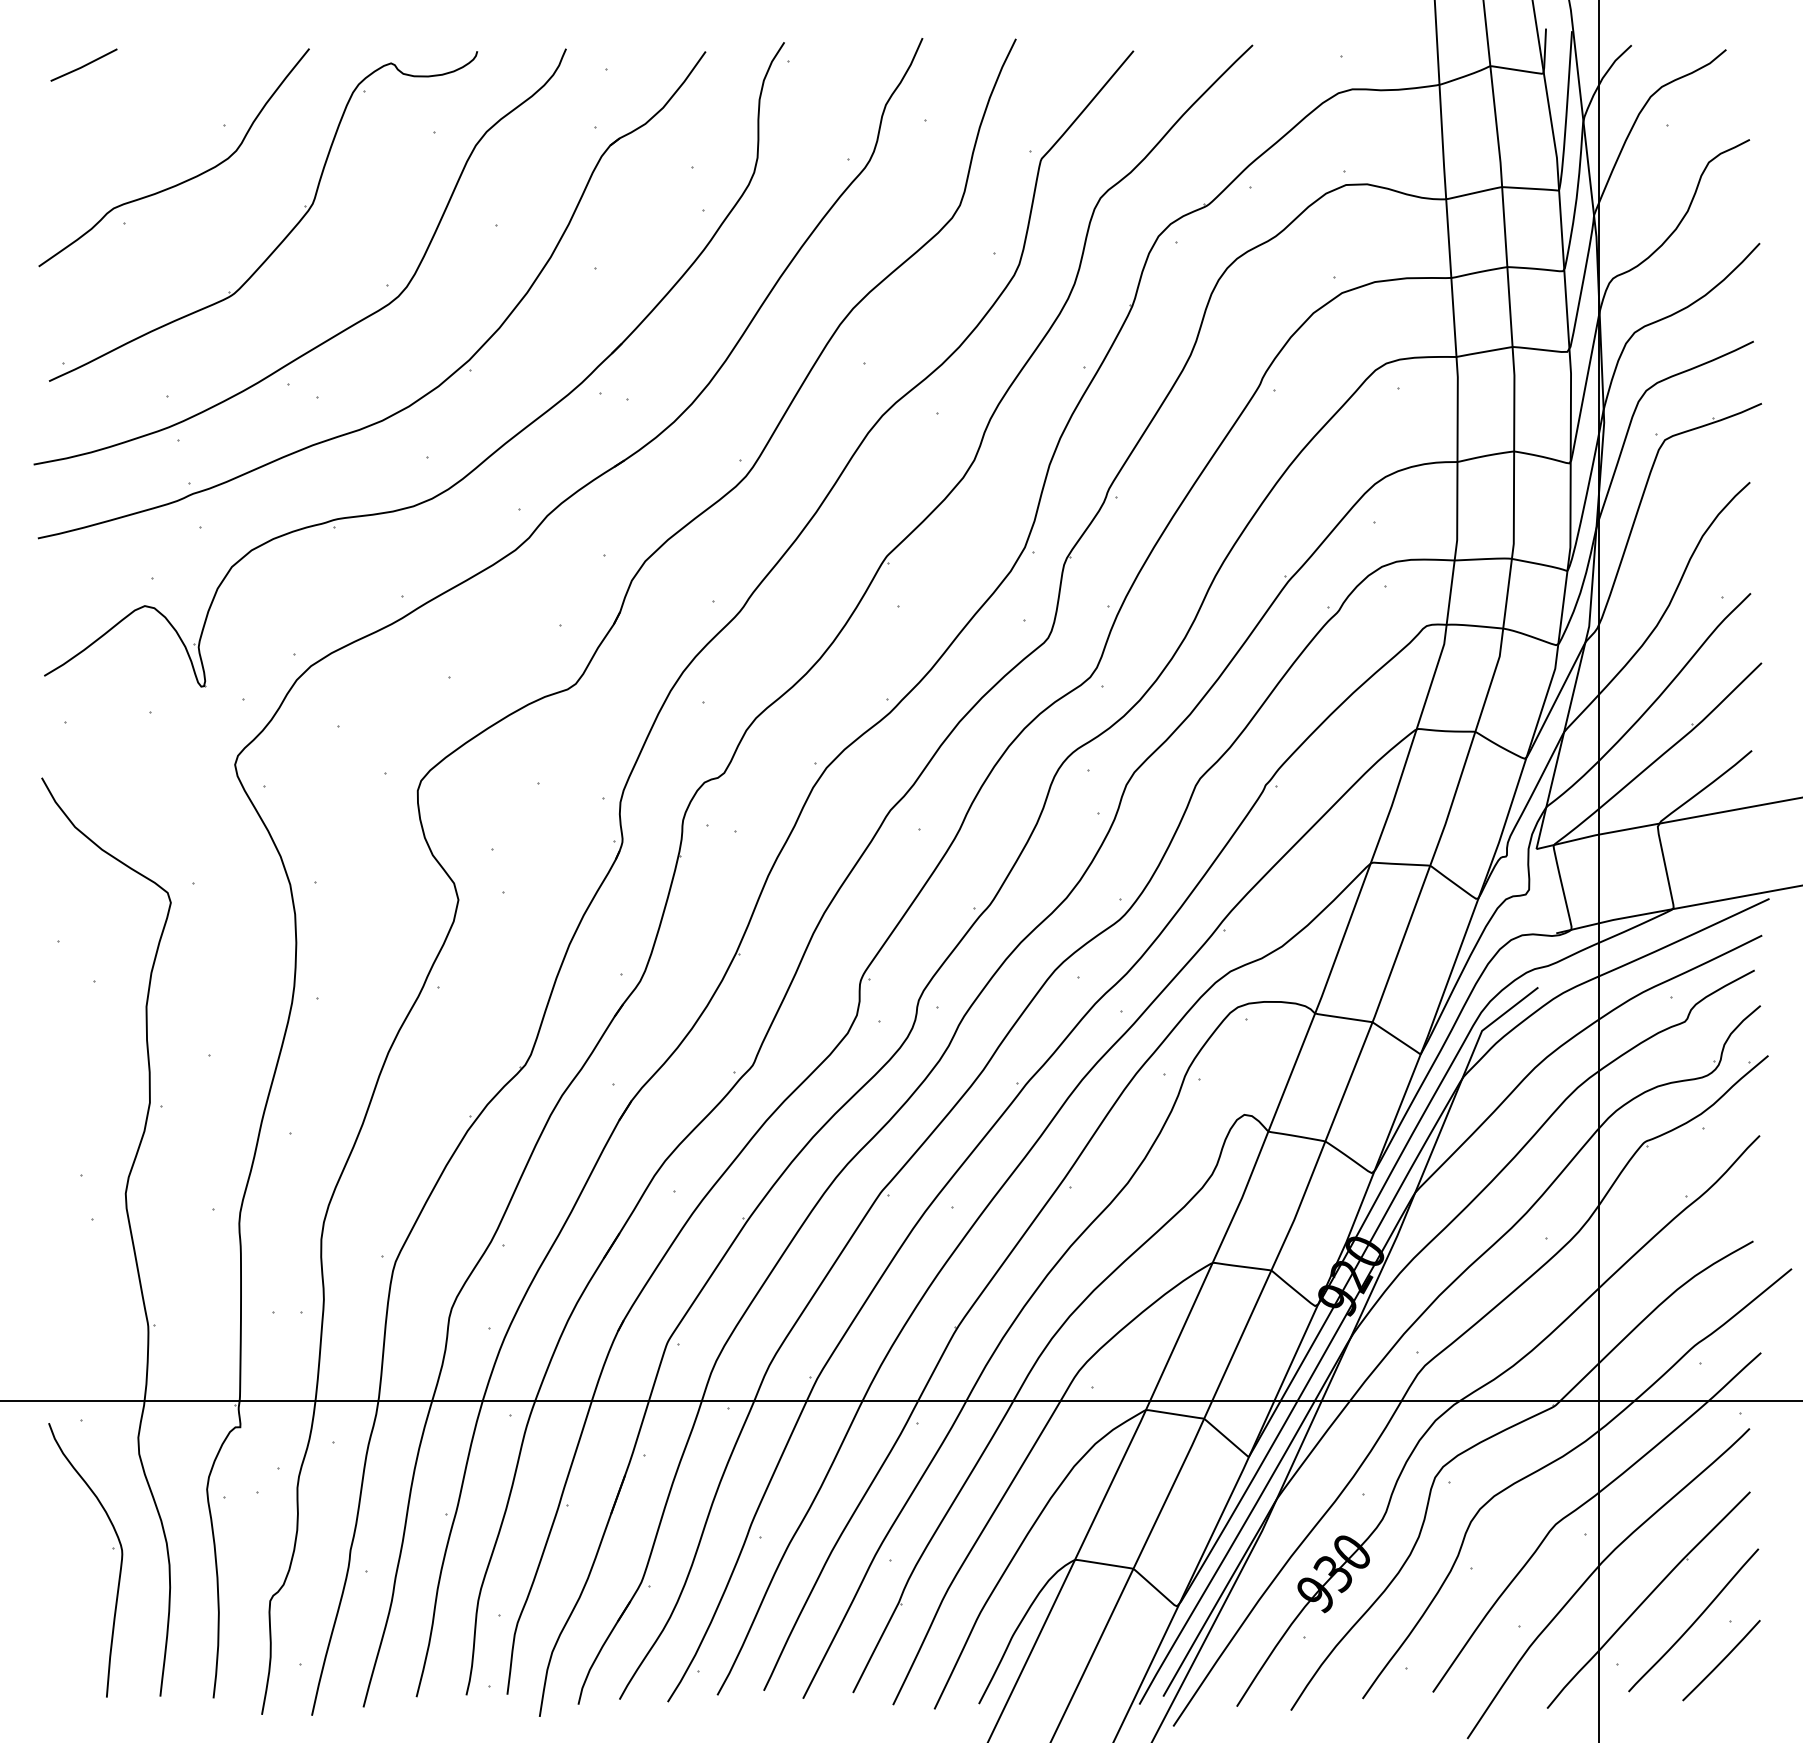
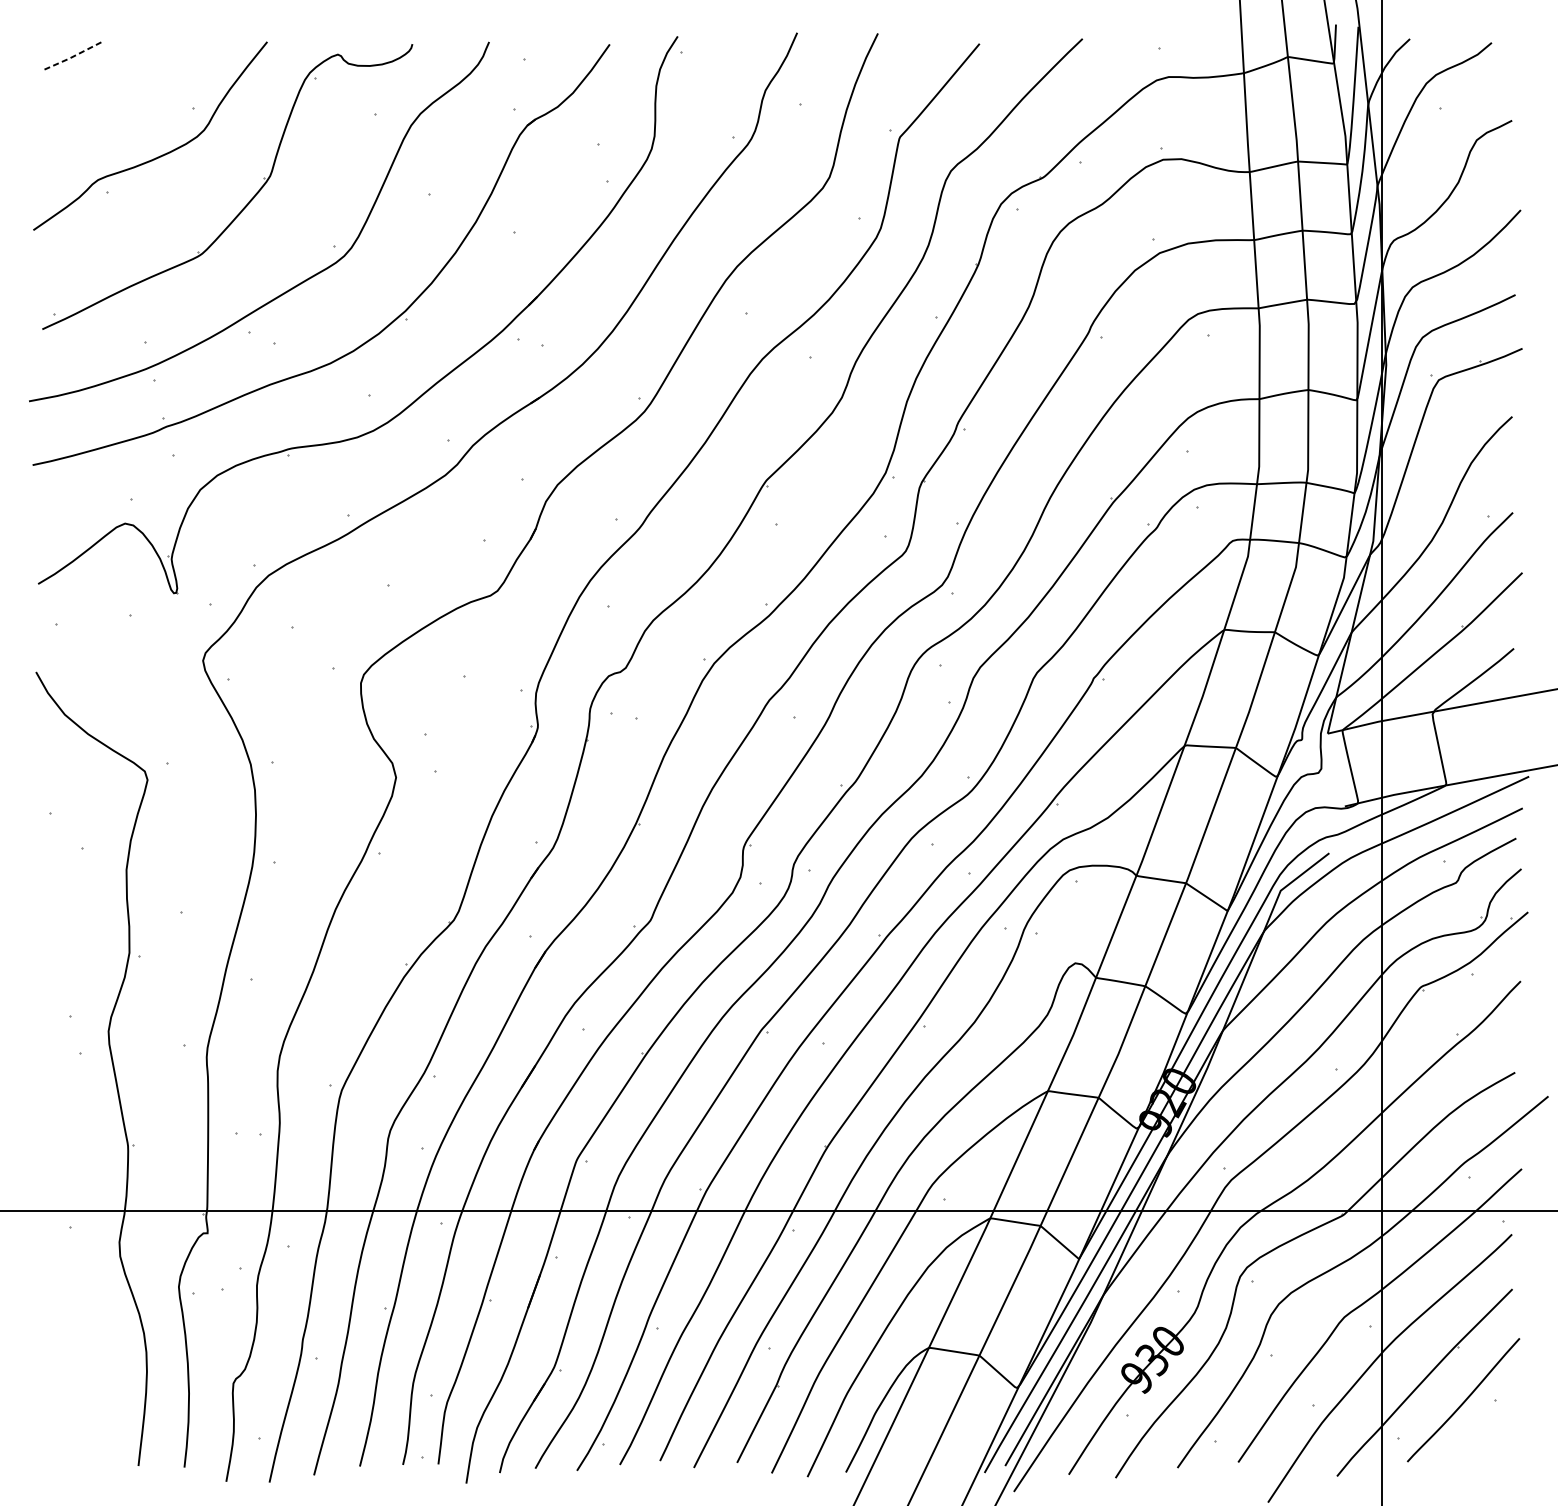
line: (84, 66) -> (72, 57), solid -> dashed
part: (112, 1548) -> (97, 1338), removed
line: (1721, 1660) -> (1487, 1434), removed

